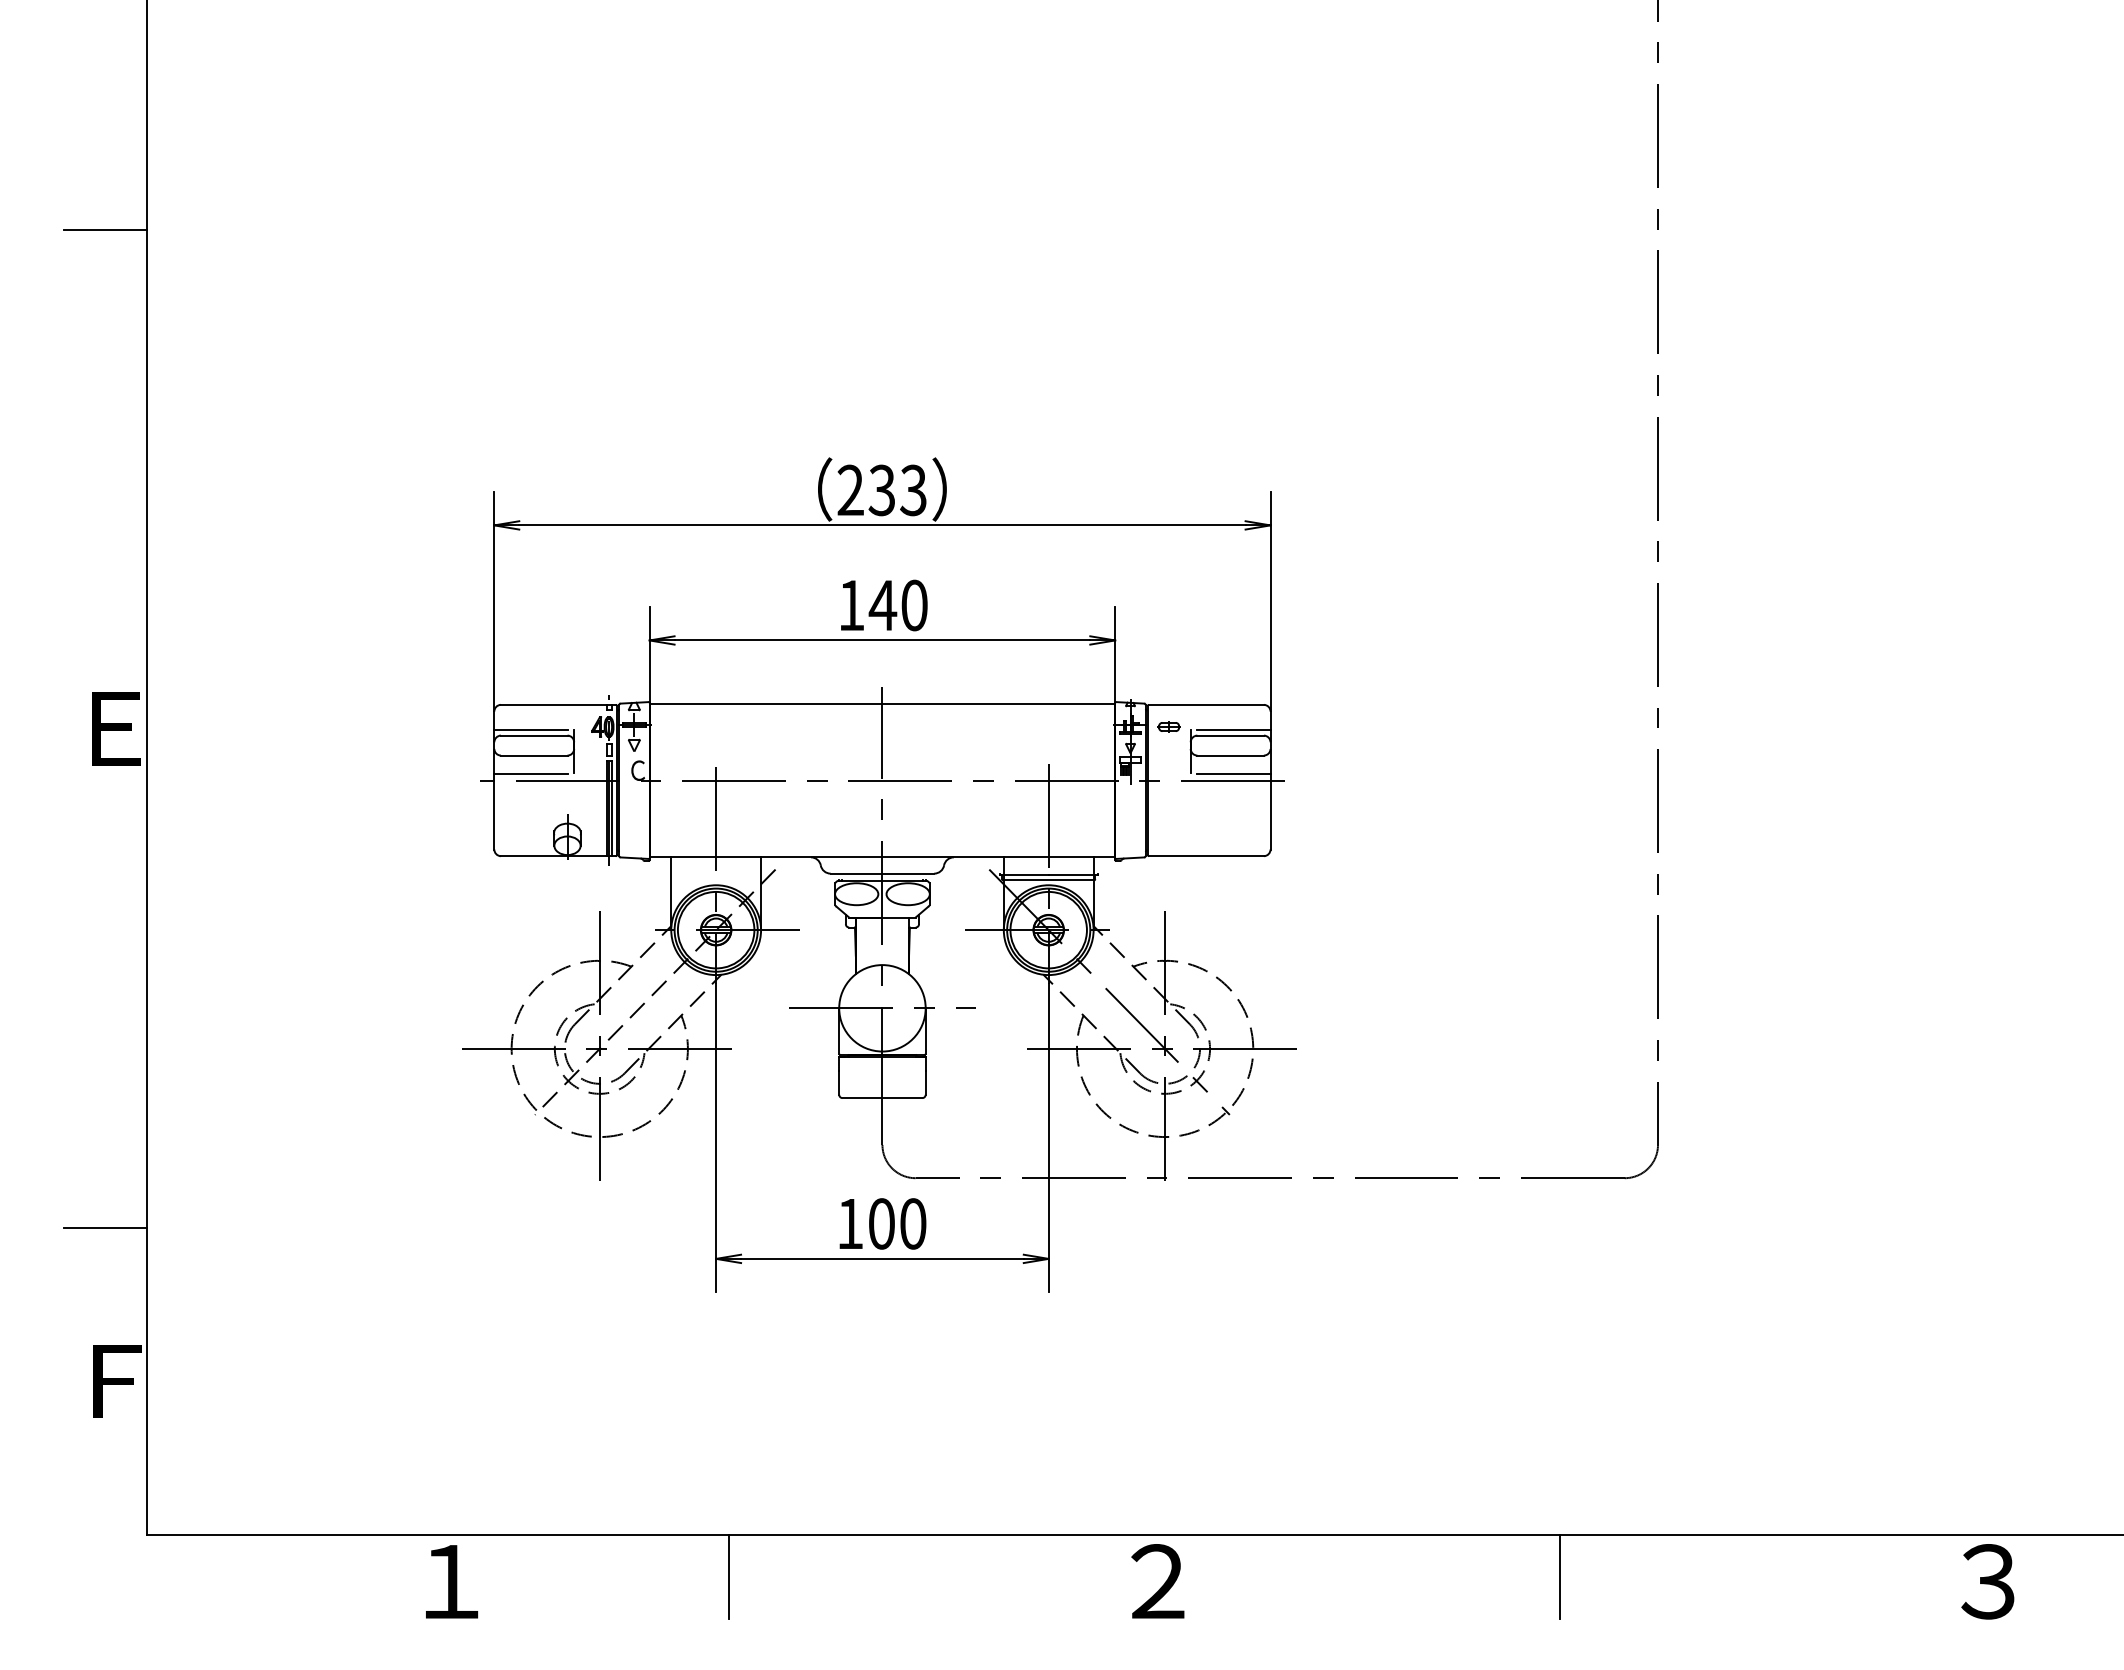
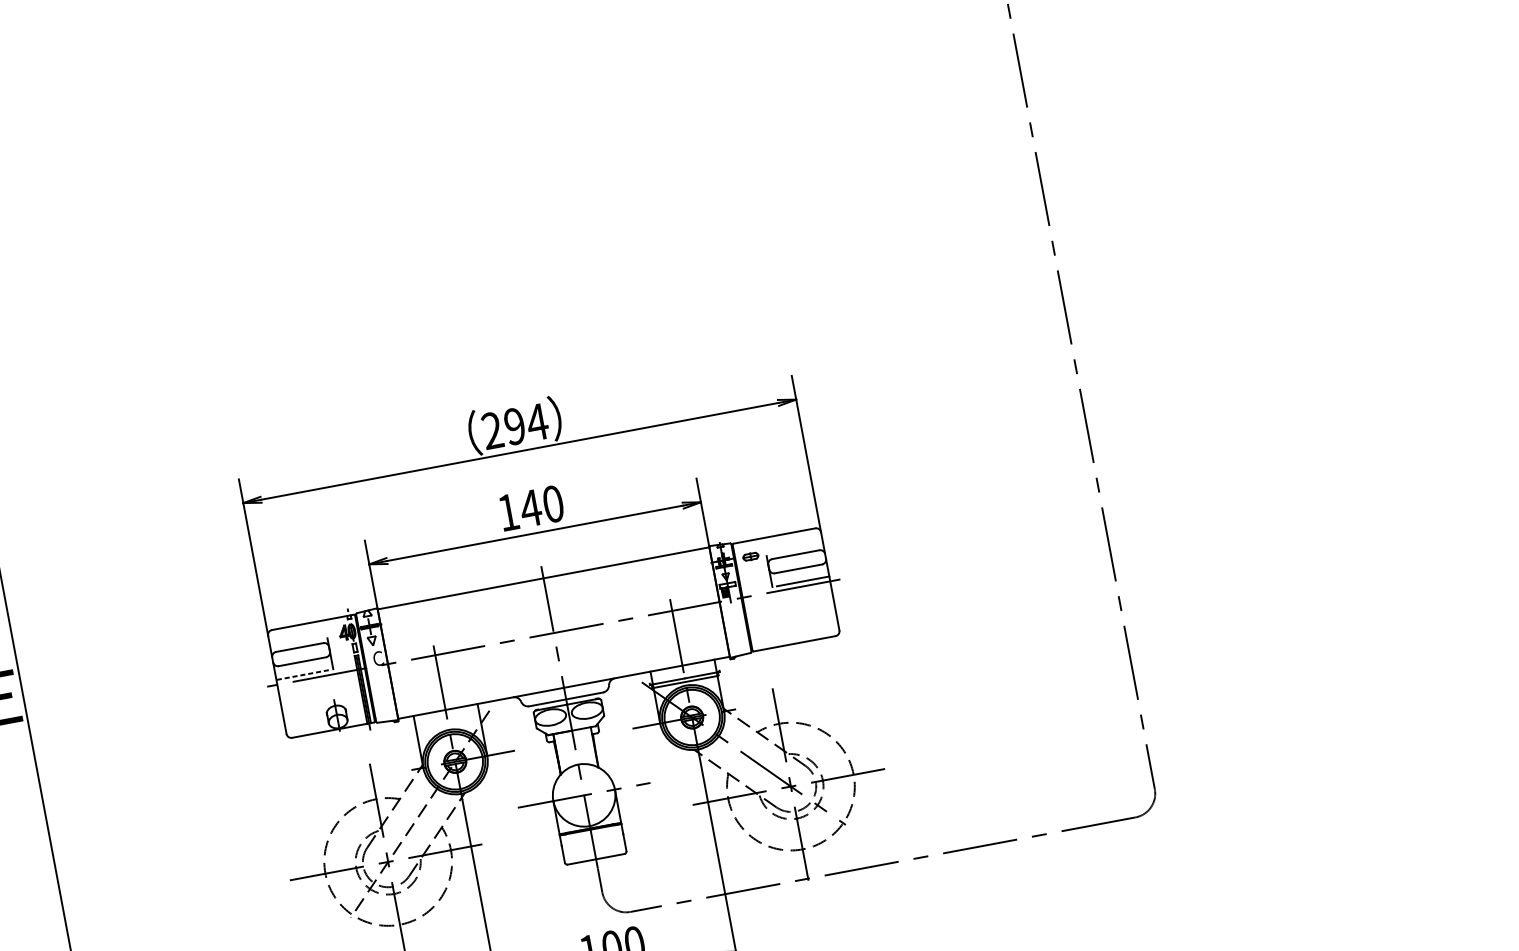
text: (897, 490) -> (525, 424), 233 -> 294
line: (530, 730) -> (296, 644), removed
line: (1233, 730) -> (797, 550), removed
line: (531, 773) -> (302, 674), solid -> dashed

